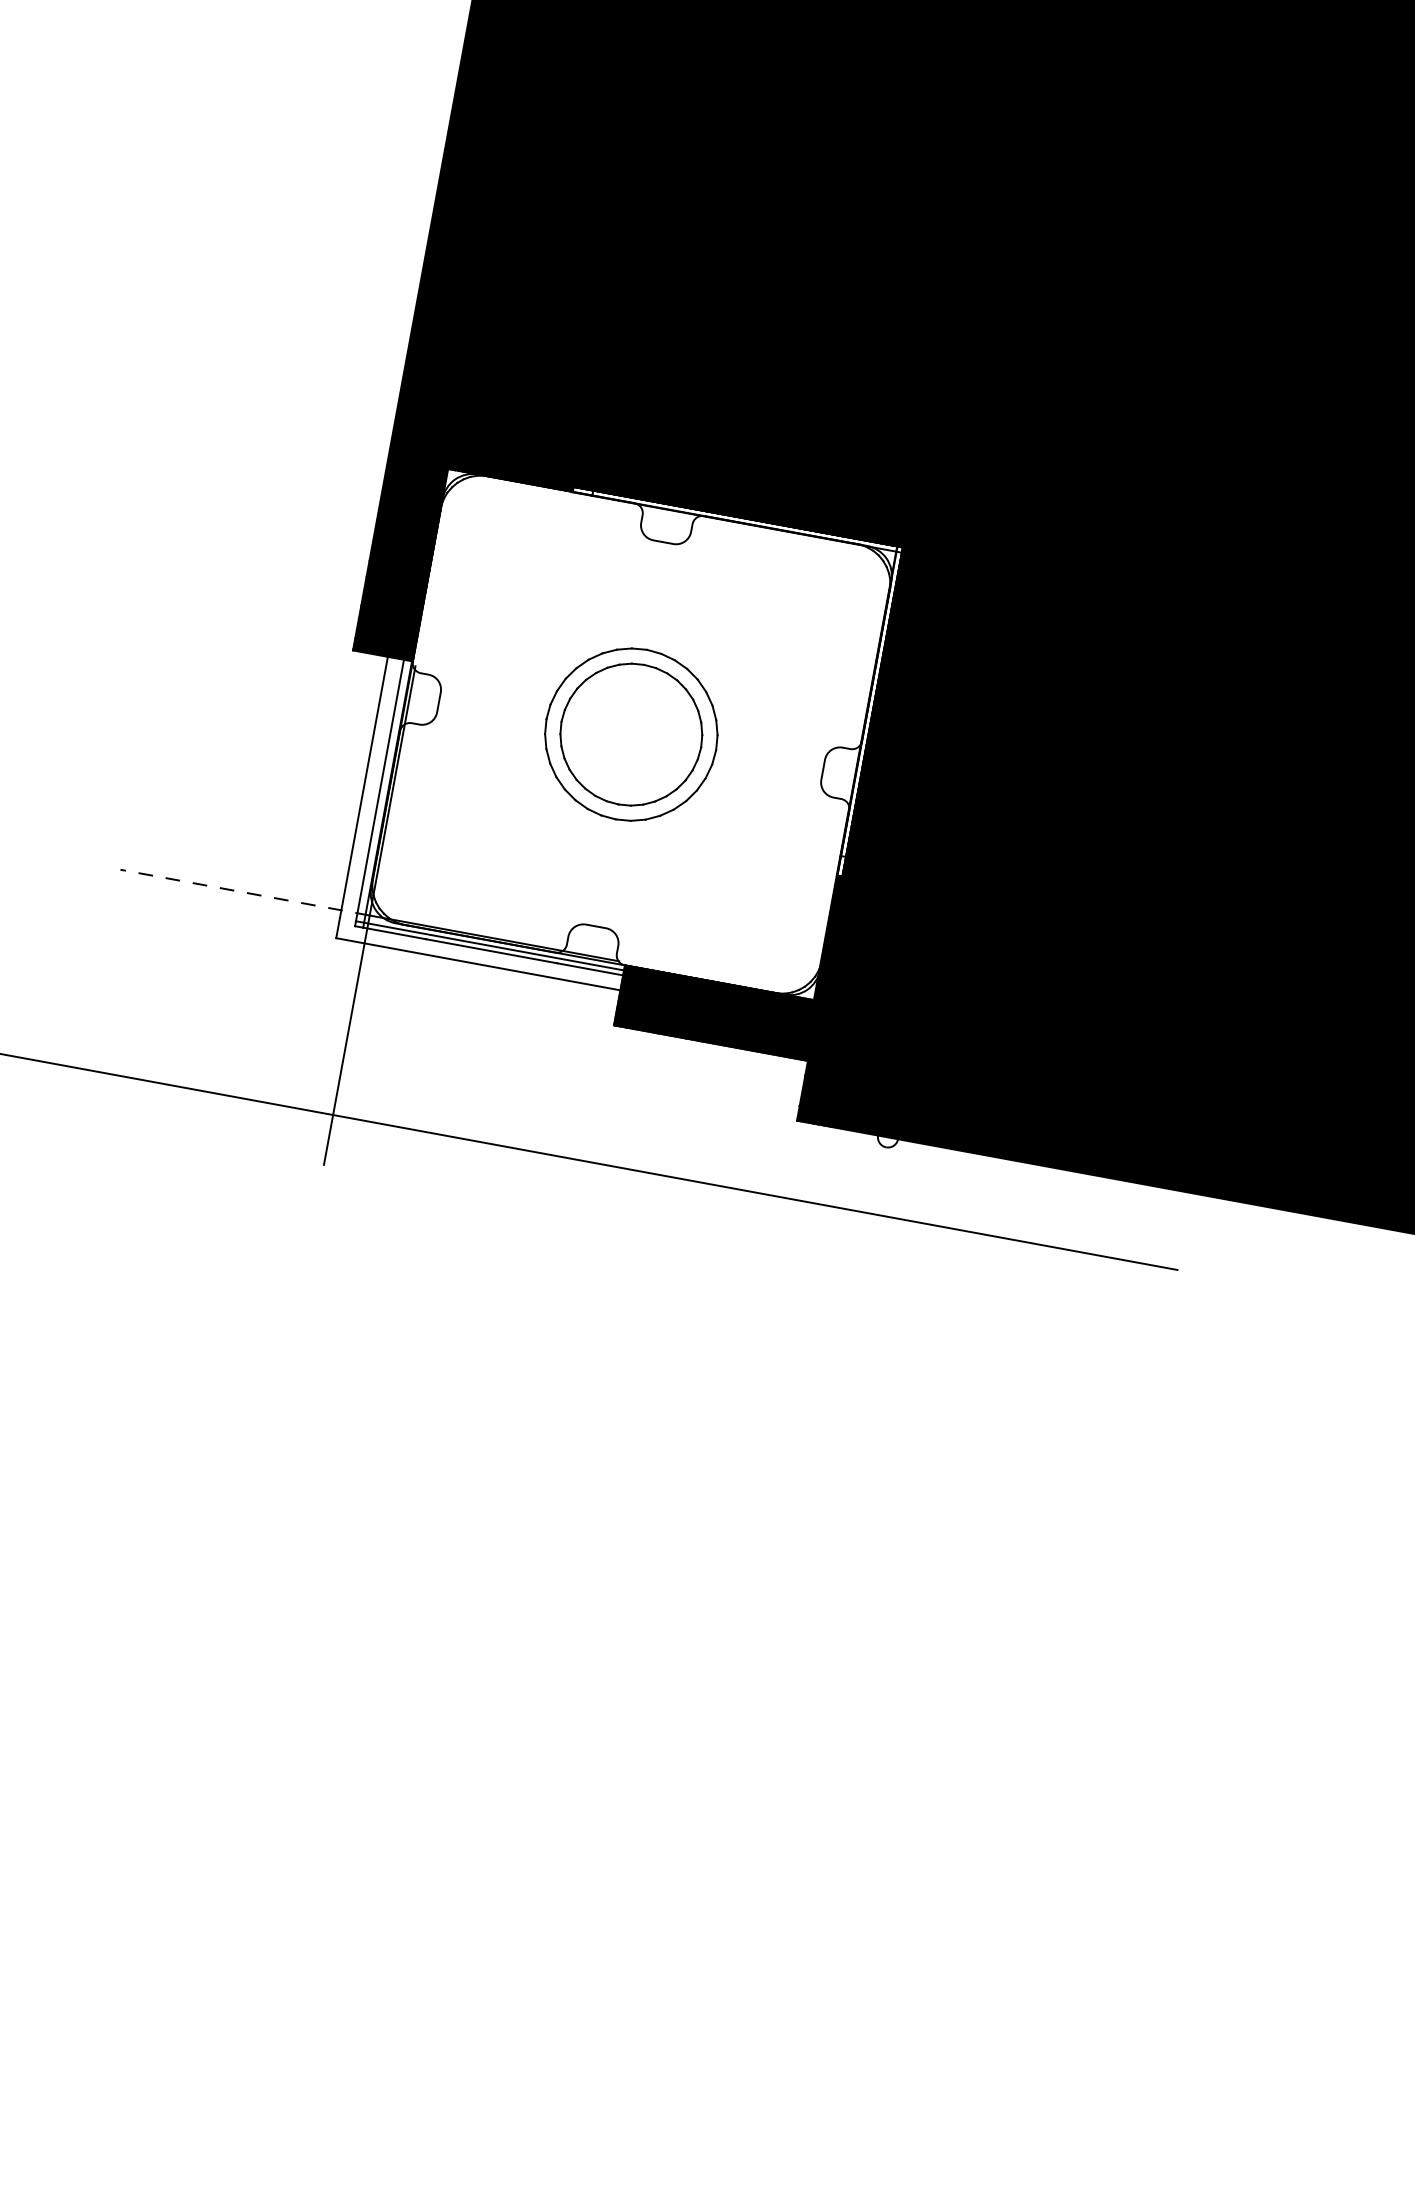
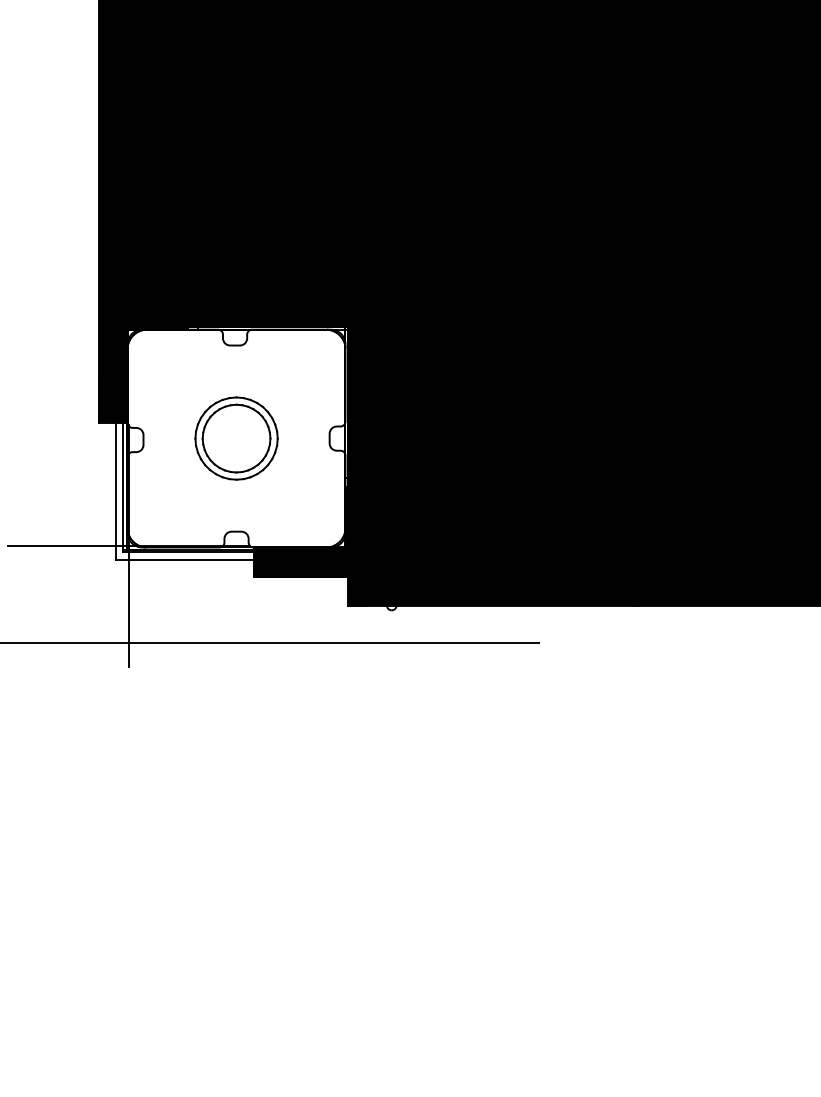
line: (244, 893) -> (68, 546), dashed -> solid

